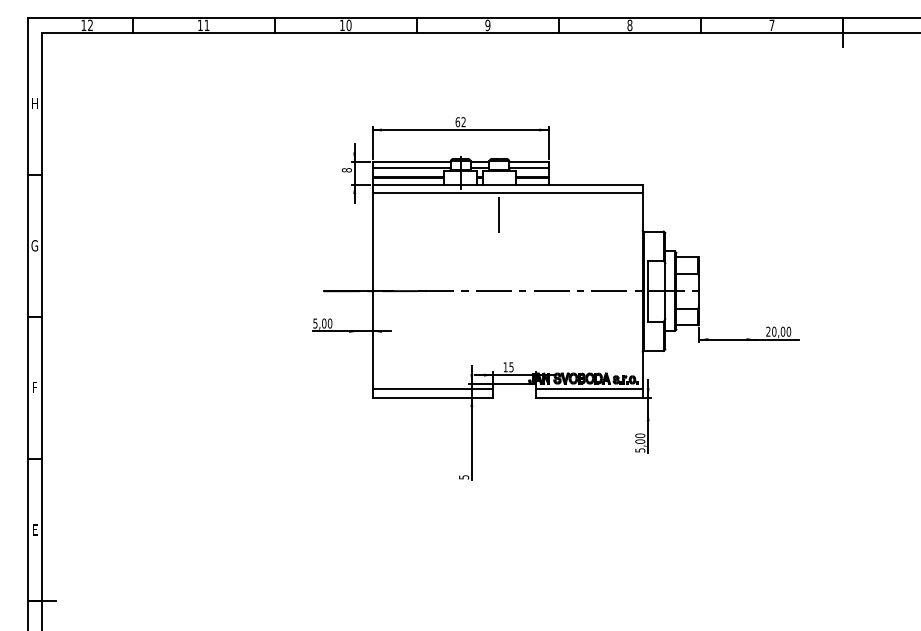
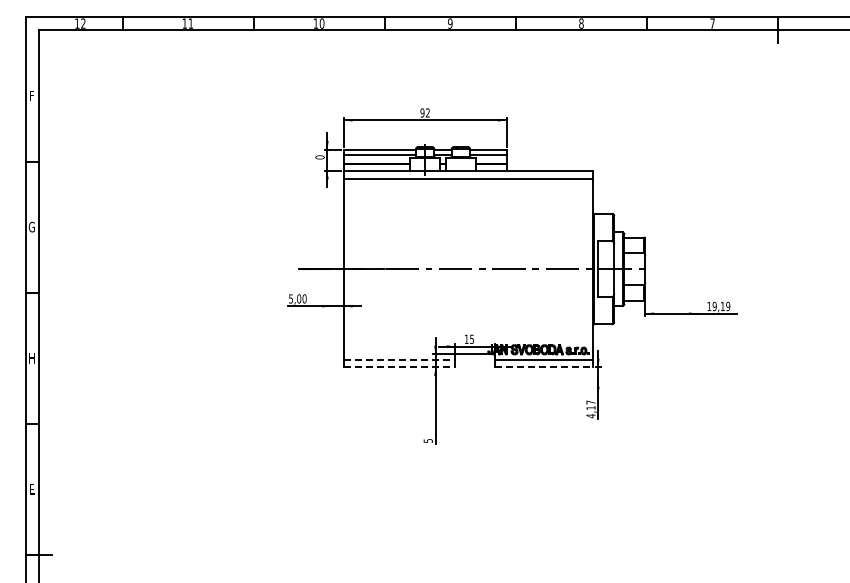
text: (34, 103) -> (31, 95), H -> F
text: (457, 121) -> (422, 112), 62 -> 92
text: (346, 170) -> (319, 157), 8 -> 0
line: (498, 214) -> (460, 198), removed
text: (778, 331) -> (718, 306), 20,00 -> 19,19
text: (34, 388) -> (31, 358), F -> H
line: (432, 389) -> (399, 359), solid -> dashed
line: (432, 397) -> (399, 367), solid -> dashed
line: (589, 397) -> (544, 367), solid -> dashed
text: (639, 443) -> (590, 409), 5,00 -> 4,17

